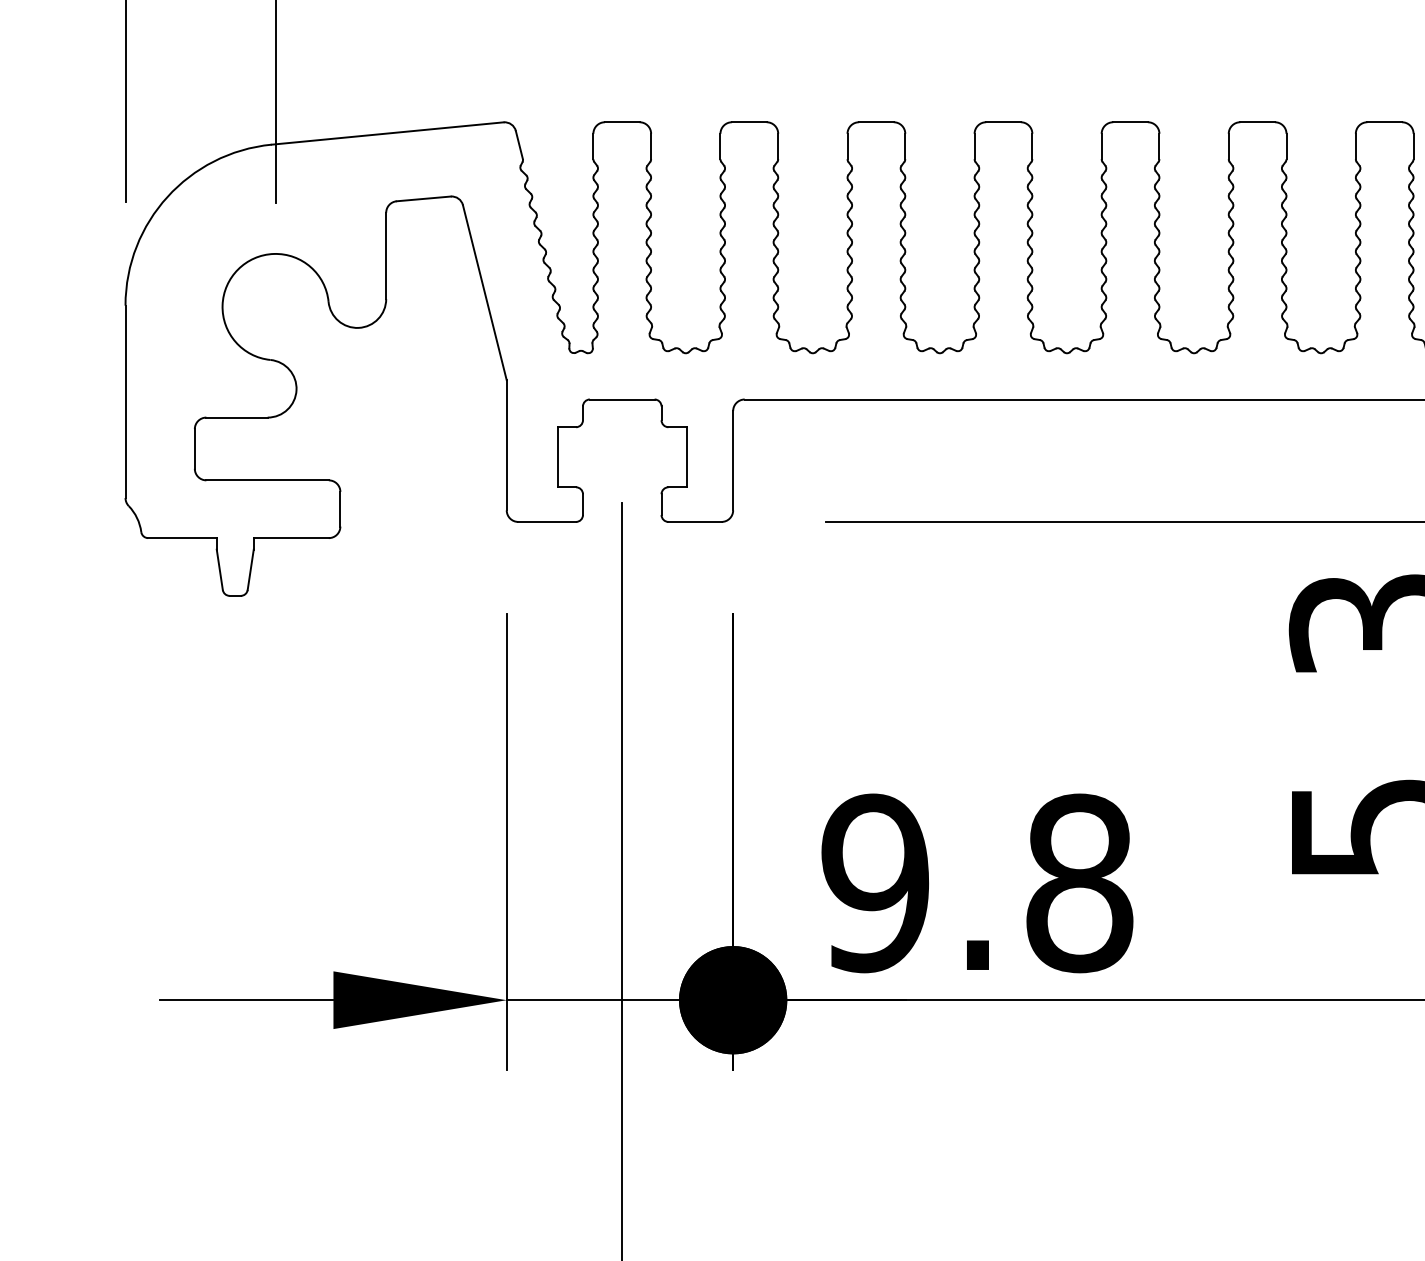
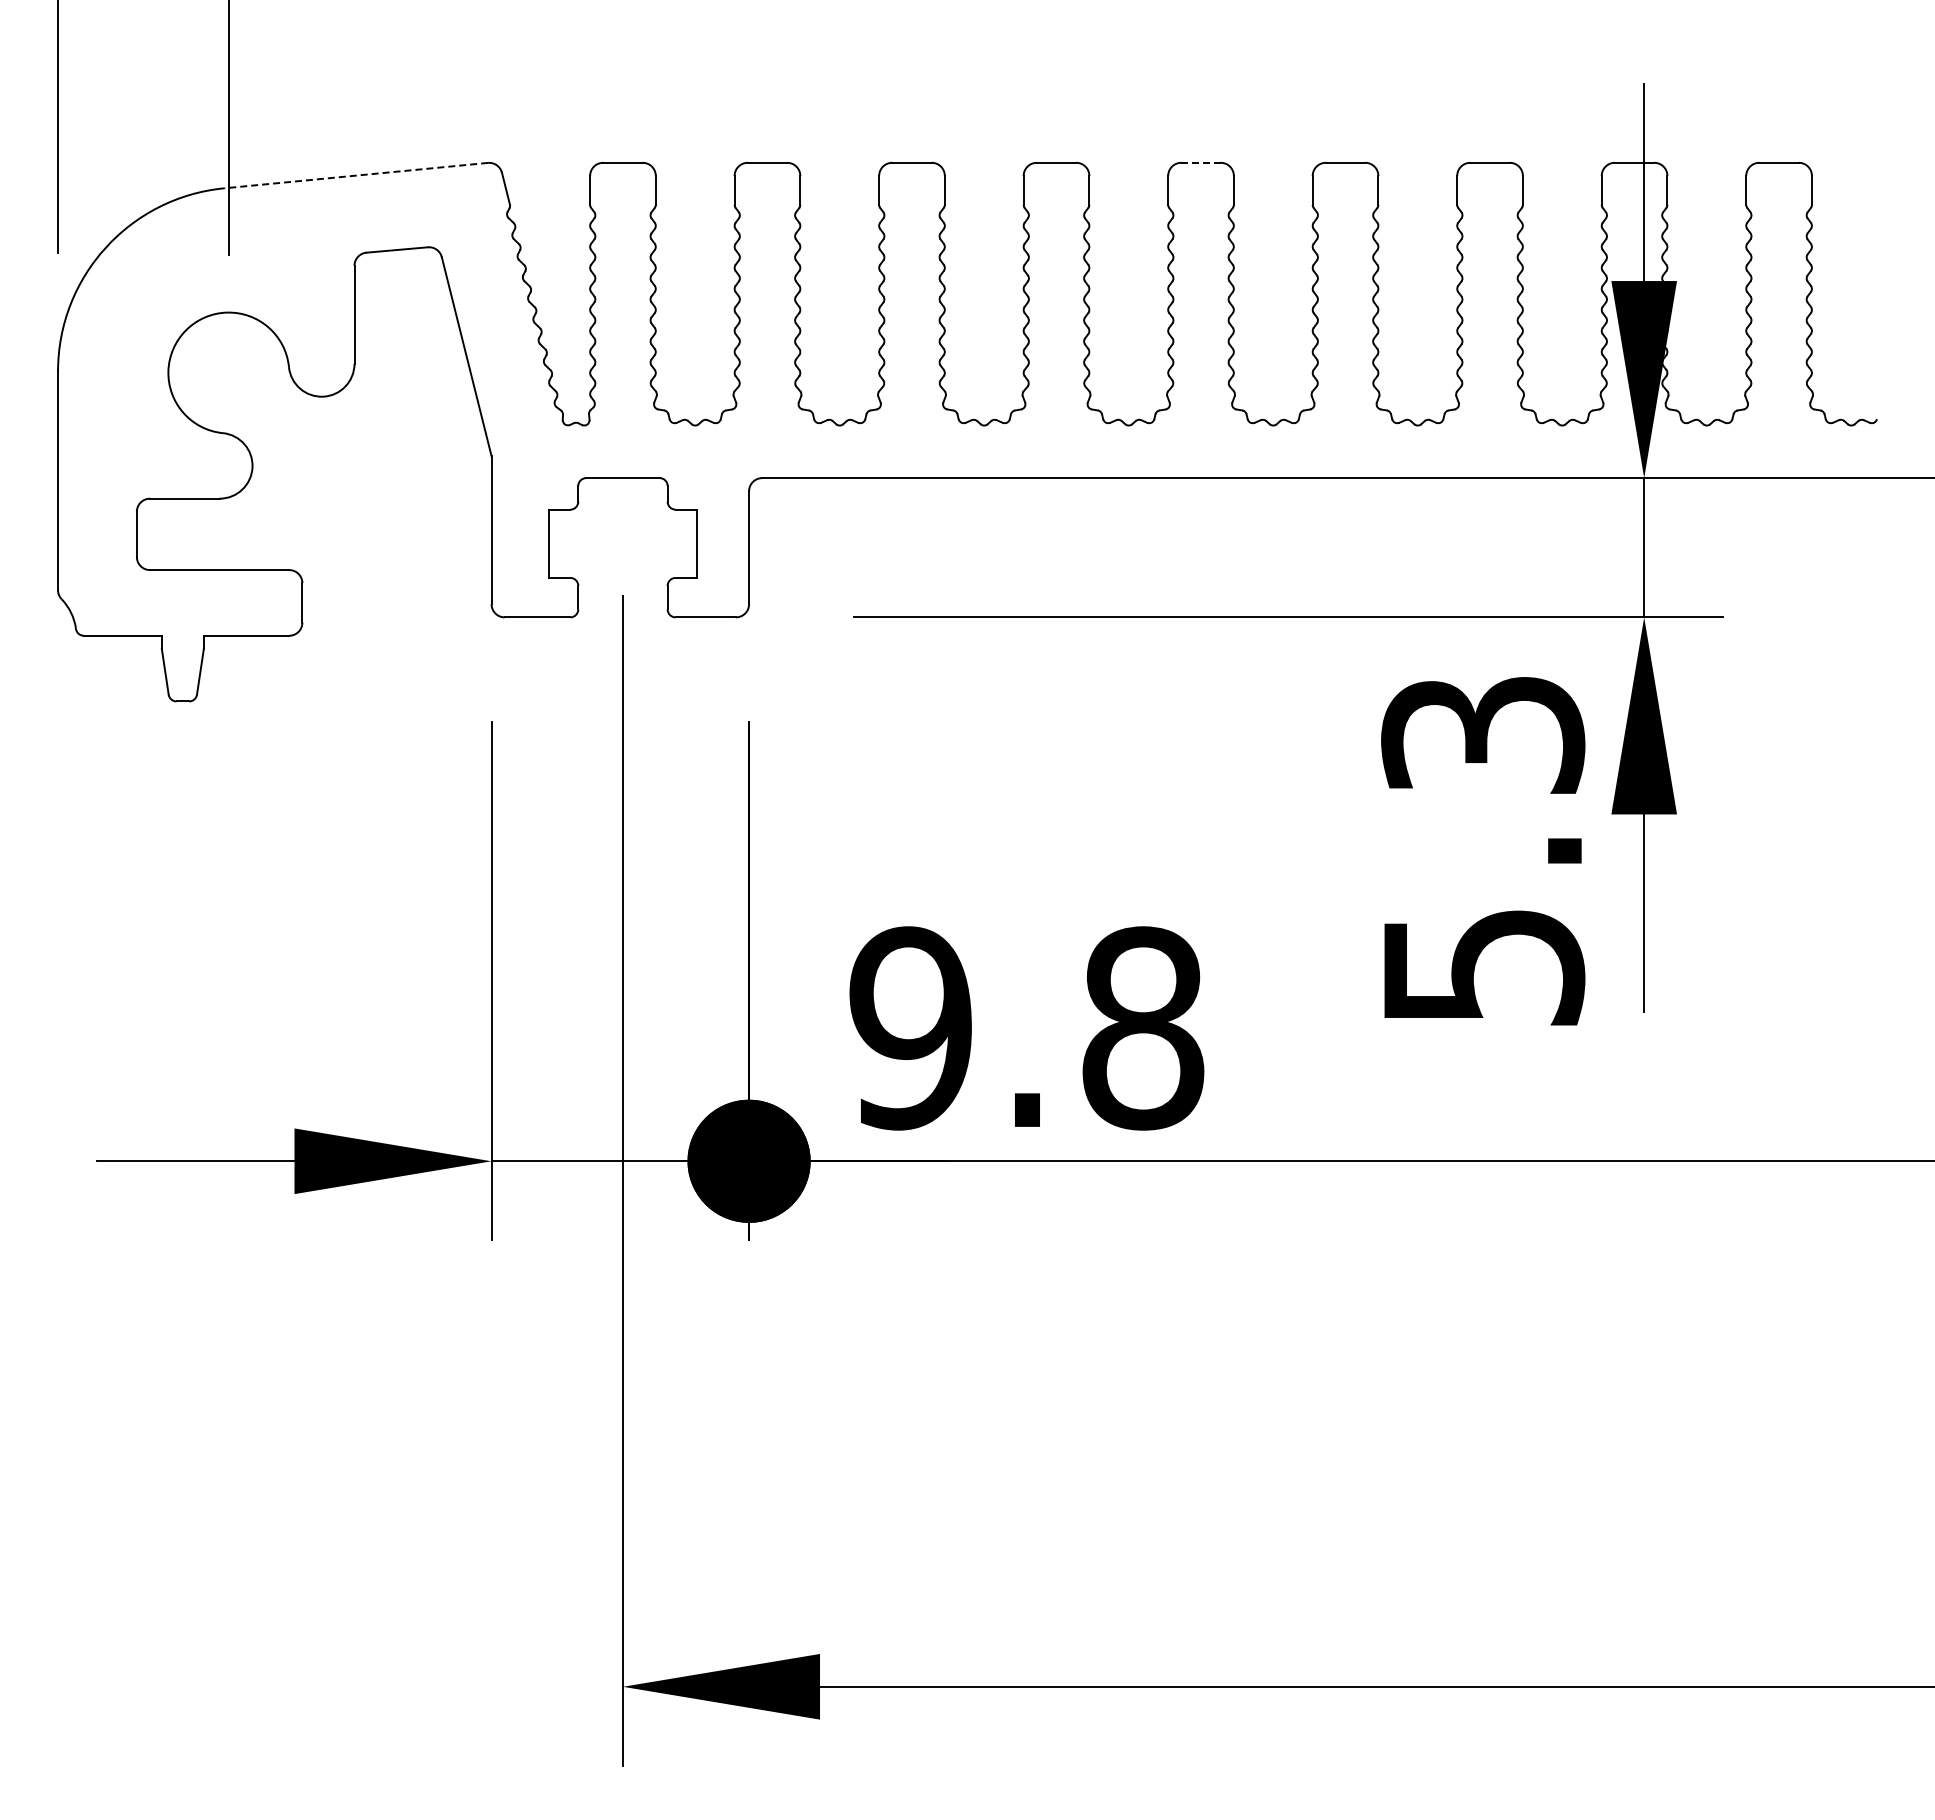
line: (1130, 121) -> (1201, 162), solid -> dashed
line: (387, 133) -> (355, 175), solid -> dashed

